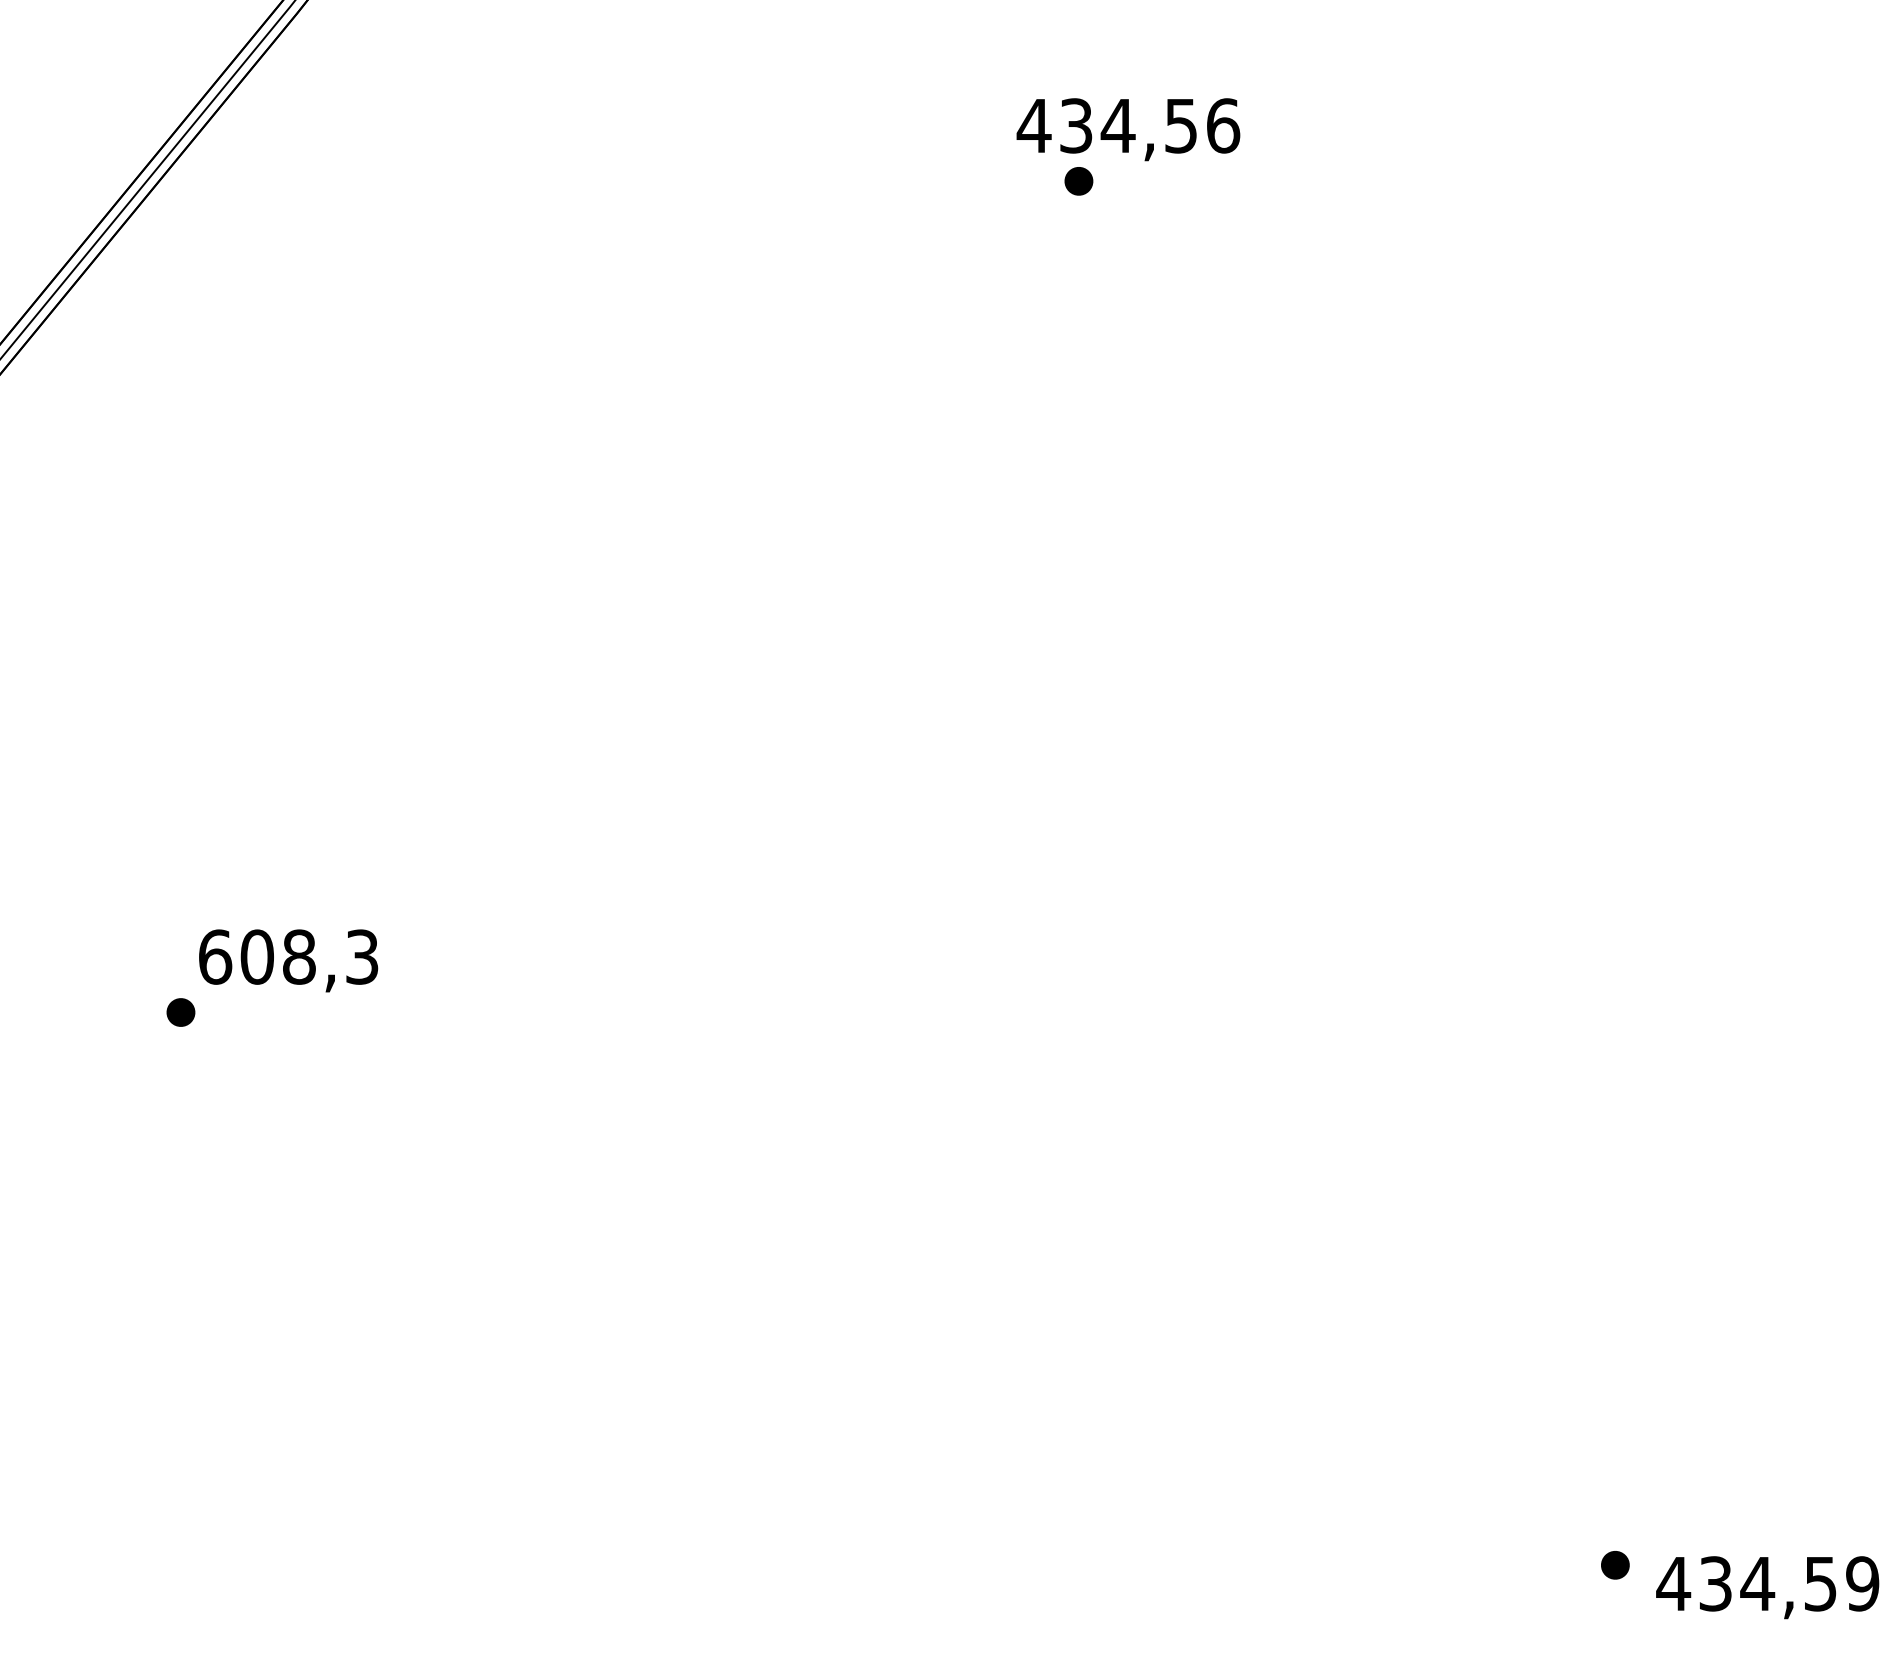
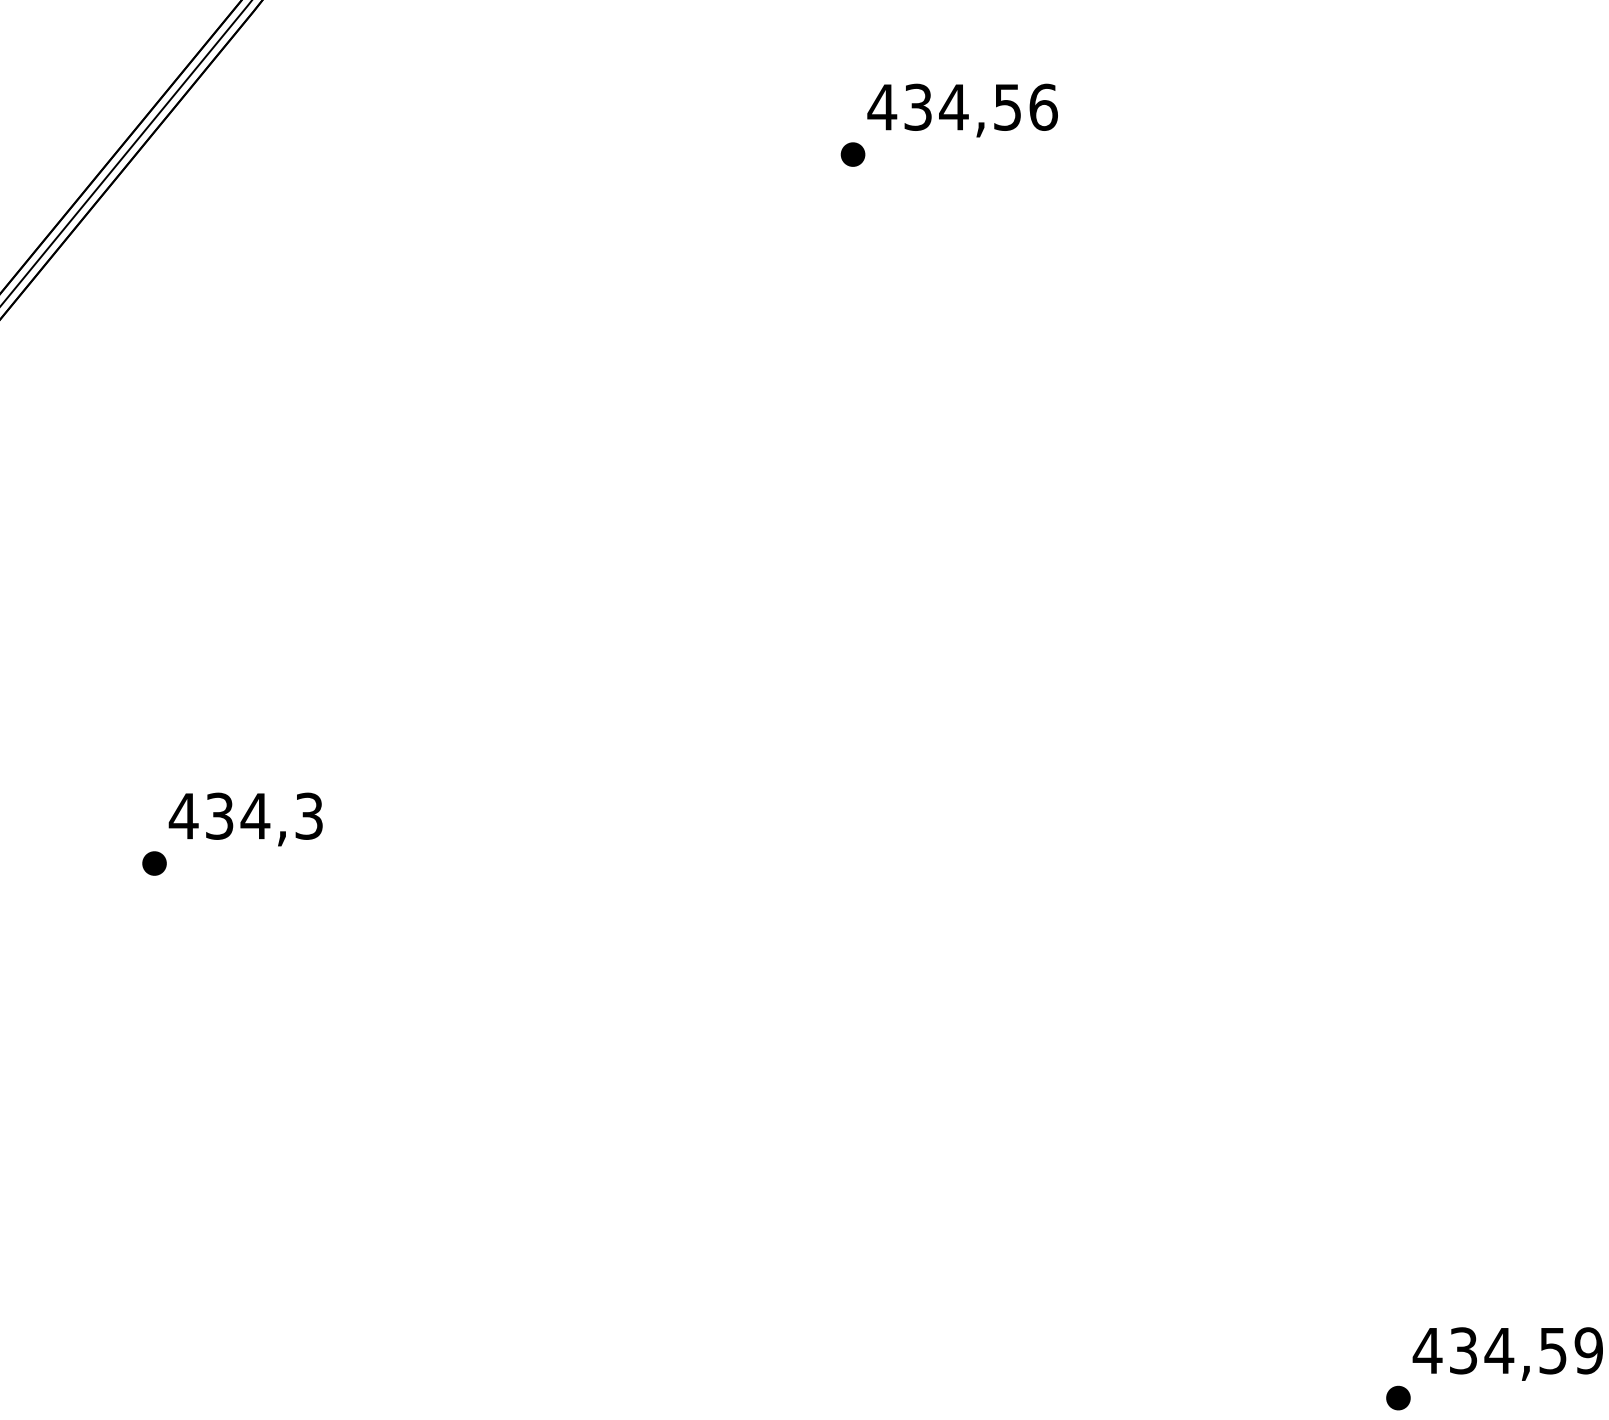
part: (1078, 181) -> (852, 154), moved
text: (256, 956) -> (218, 815), 608,3 -> 434,3
part: (1615, 1565) -> (1398, 1398), moved

